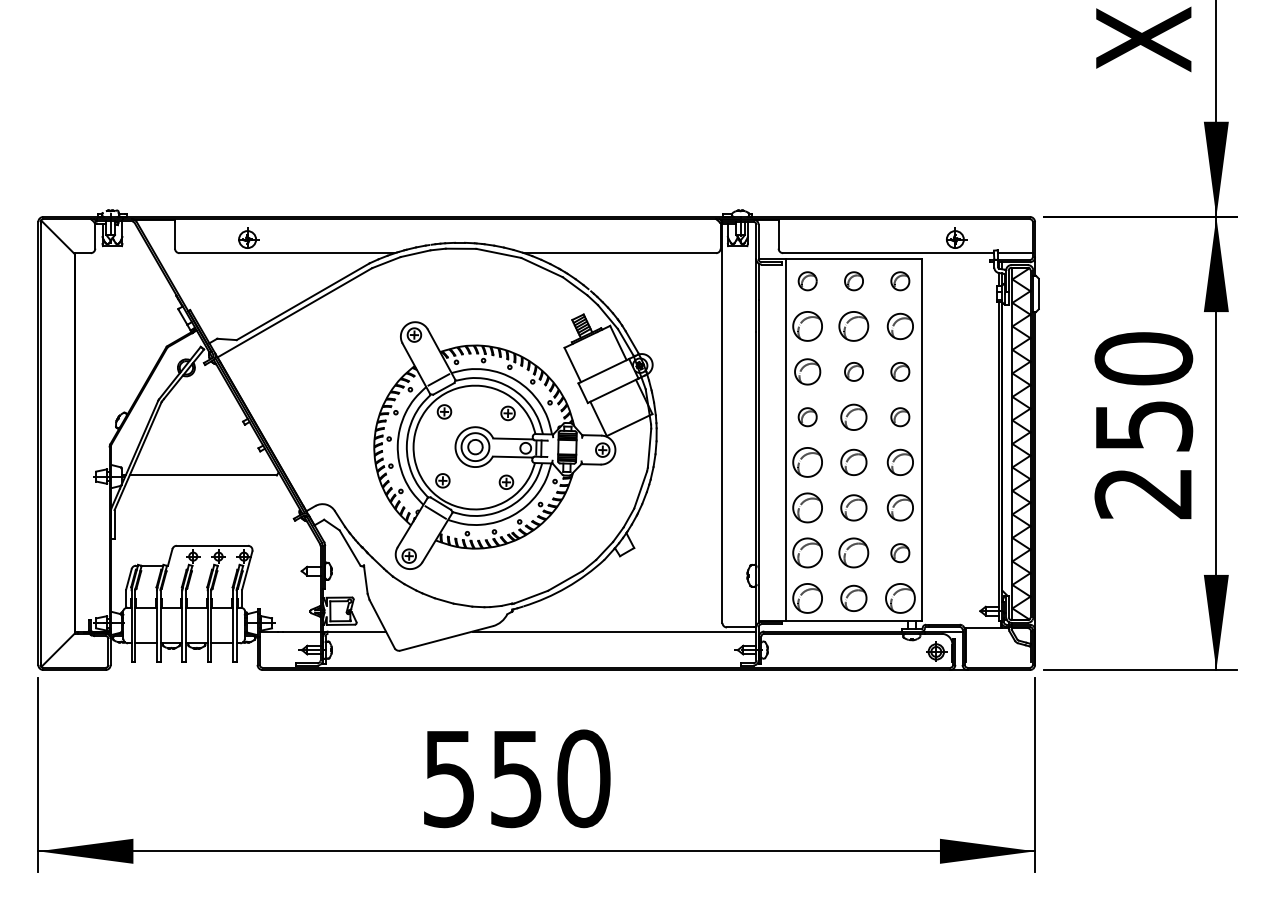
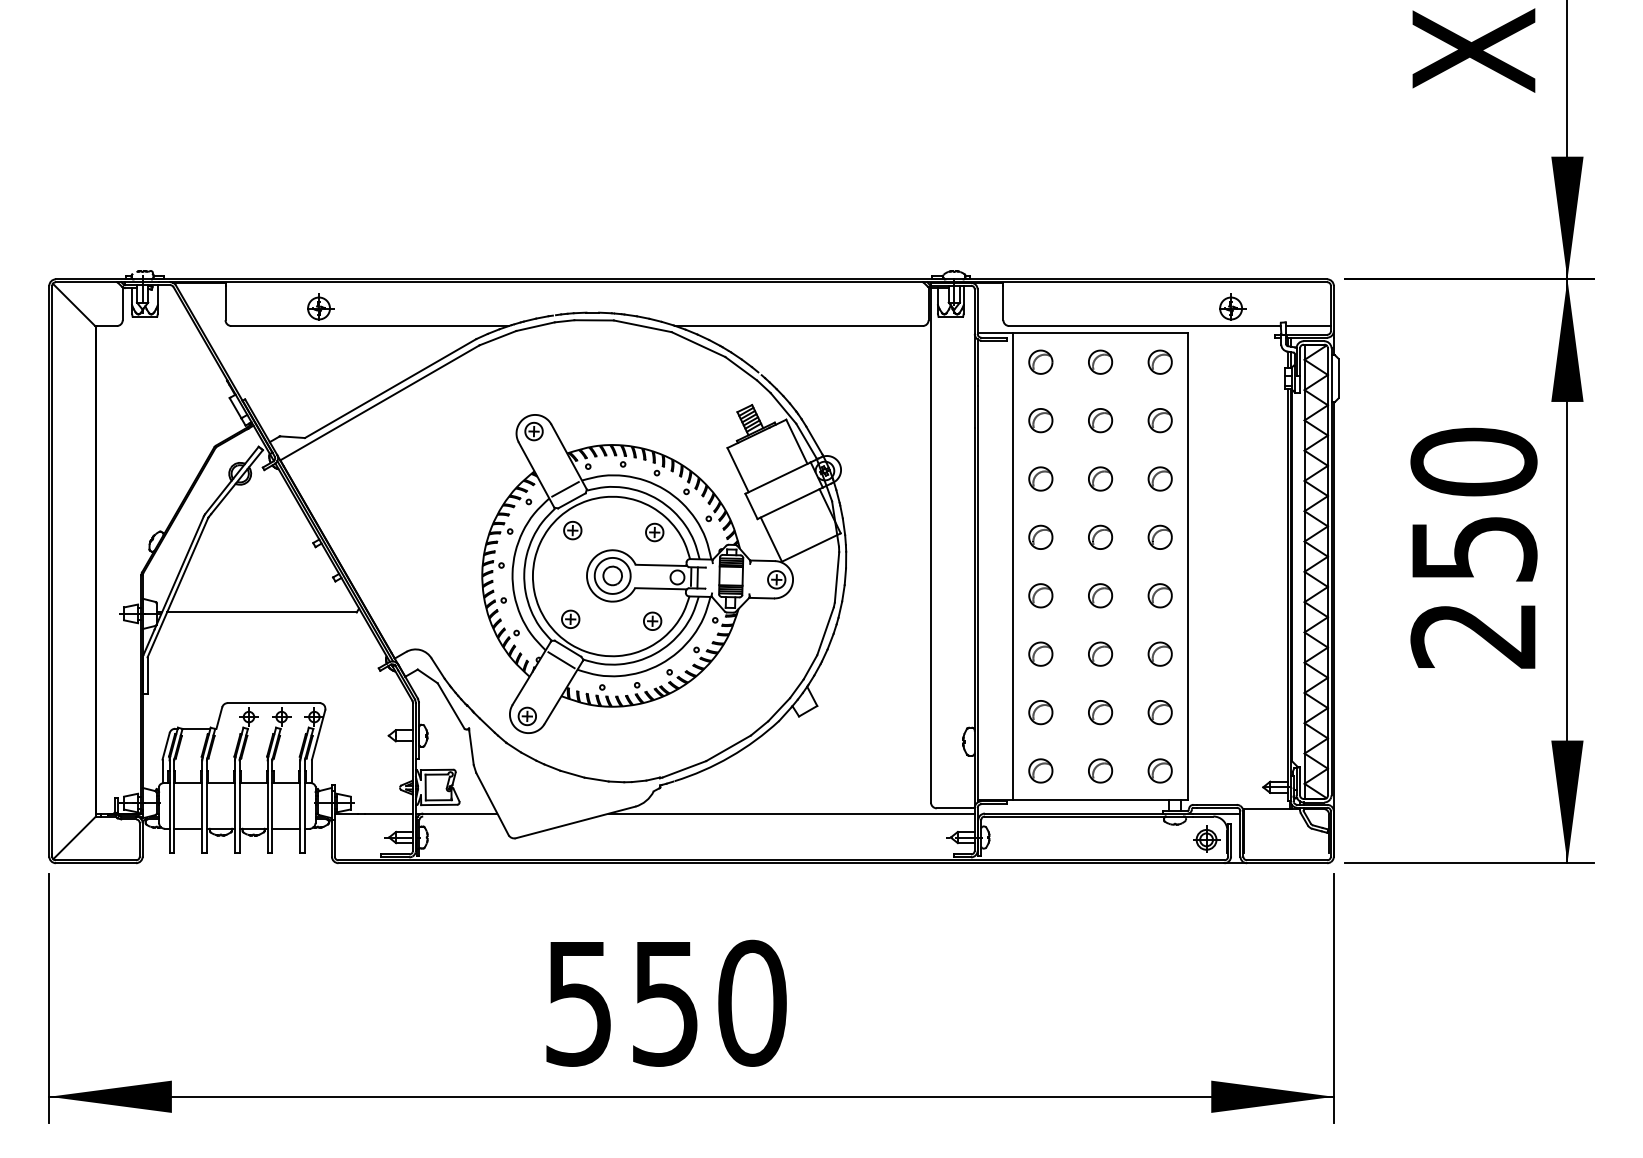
part: (807, 326) -> (1040, 420), size x0.62
part: (854, 326) -> (1100, 420), size x0.62
part: (899, 326) -> (1159, 420), size x0.71
part: (807, 371) -> (1040, 478), size x0.71
part: (854, 416) -> (1100, 536), size x0.71
part: (807, 462) -> (1040, 595), size x0.62
part: (854, 462) -> (1100, 595), size x0.71
part: (899, 462) -> (1159, 595), size x0.71
part: (807, 507) -> (1040, 653), size x0.62
part: (854, 507) -> (1100, 653), size x0.71
part: (899, 507) -> (1159, 653), size x0.71
part: (807, 553) -> (1040, 712), size x0.62
part: (854, 553) -> (1100, 712), size x0.62
part: (807, 598) -> (1040, 770), size x0.62
part: (854, 598) -> (1100, 770), size x0.71
part: (899, 598) -> (1159, 770), size x0.62

